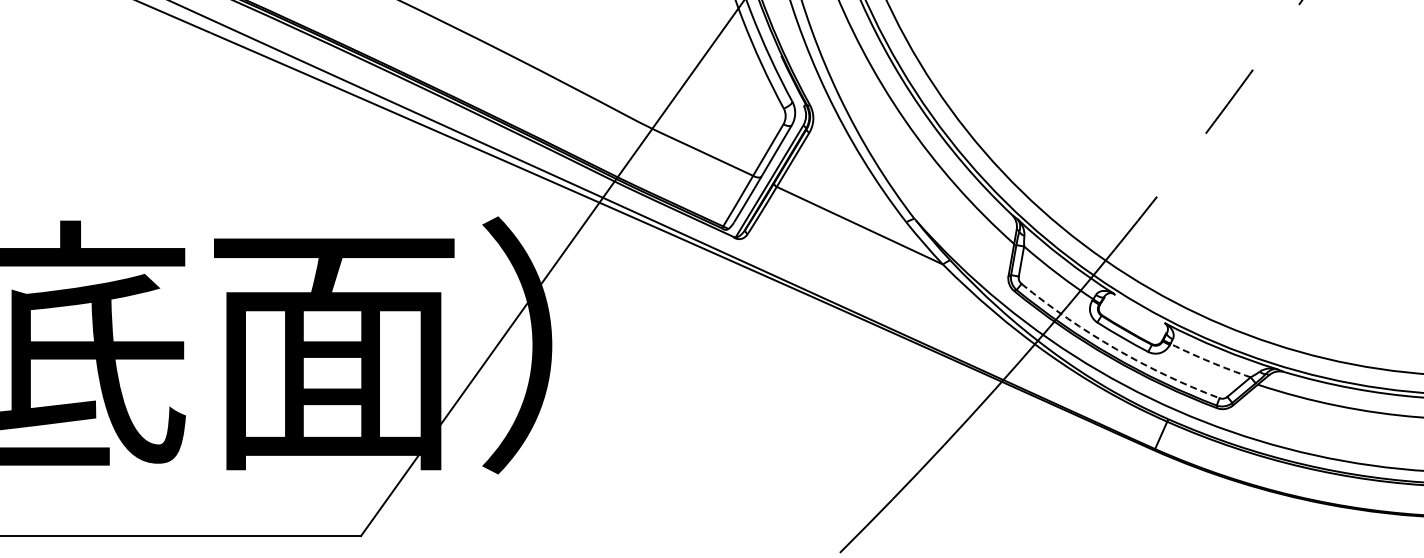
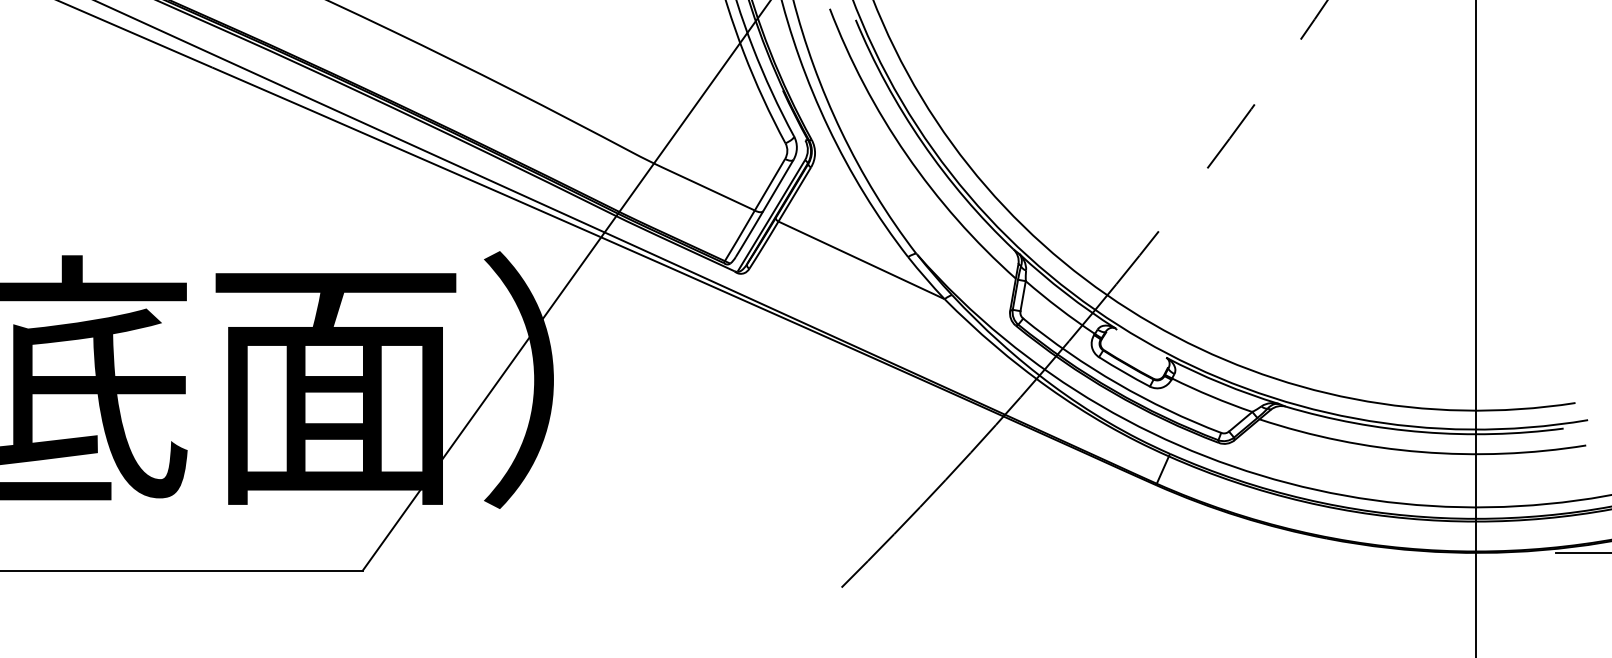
arc: (1115, 348) -> (1117, 383), dashed -> solid
arc: (1209, 361) -> (1211, 396), dashed -> solid

